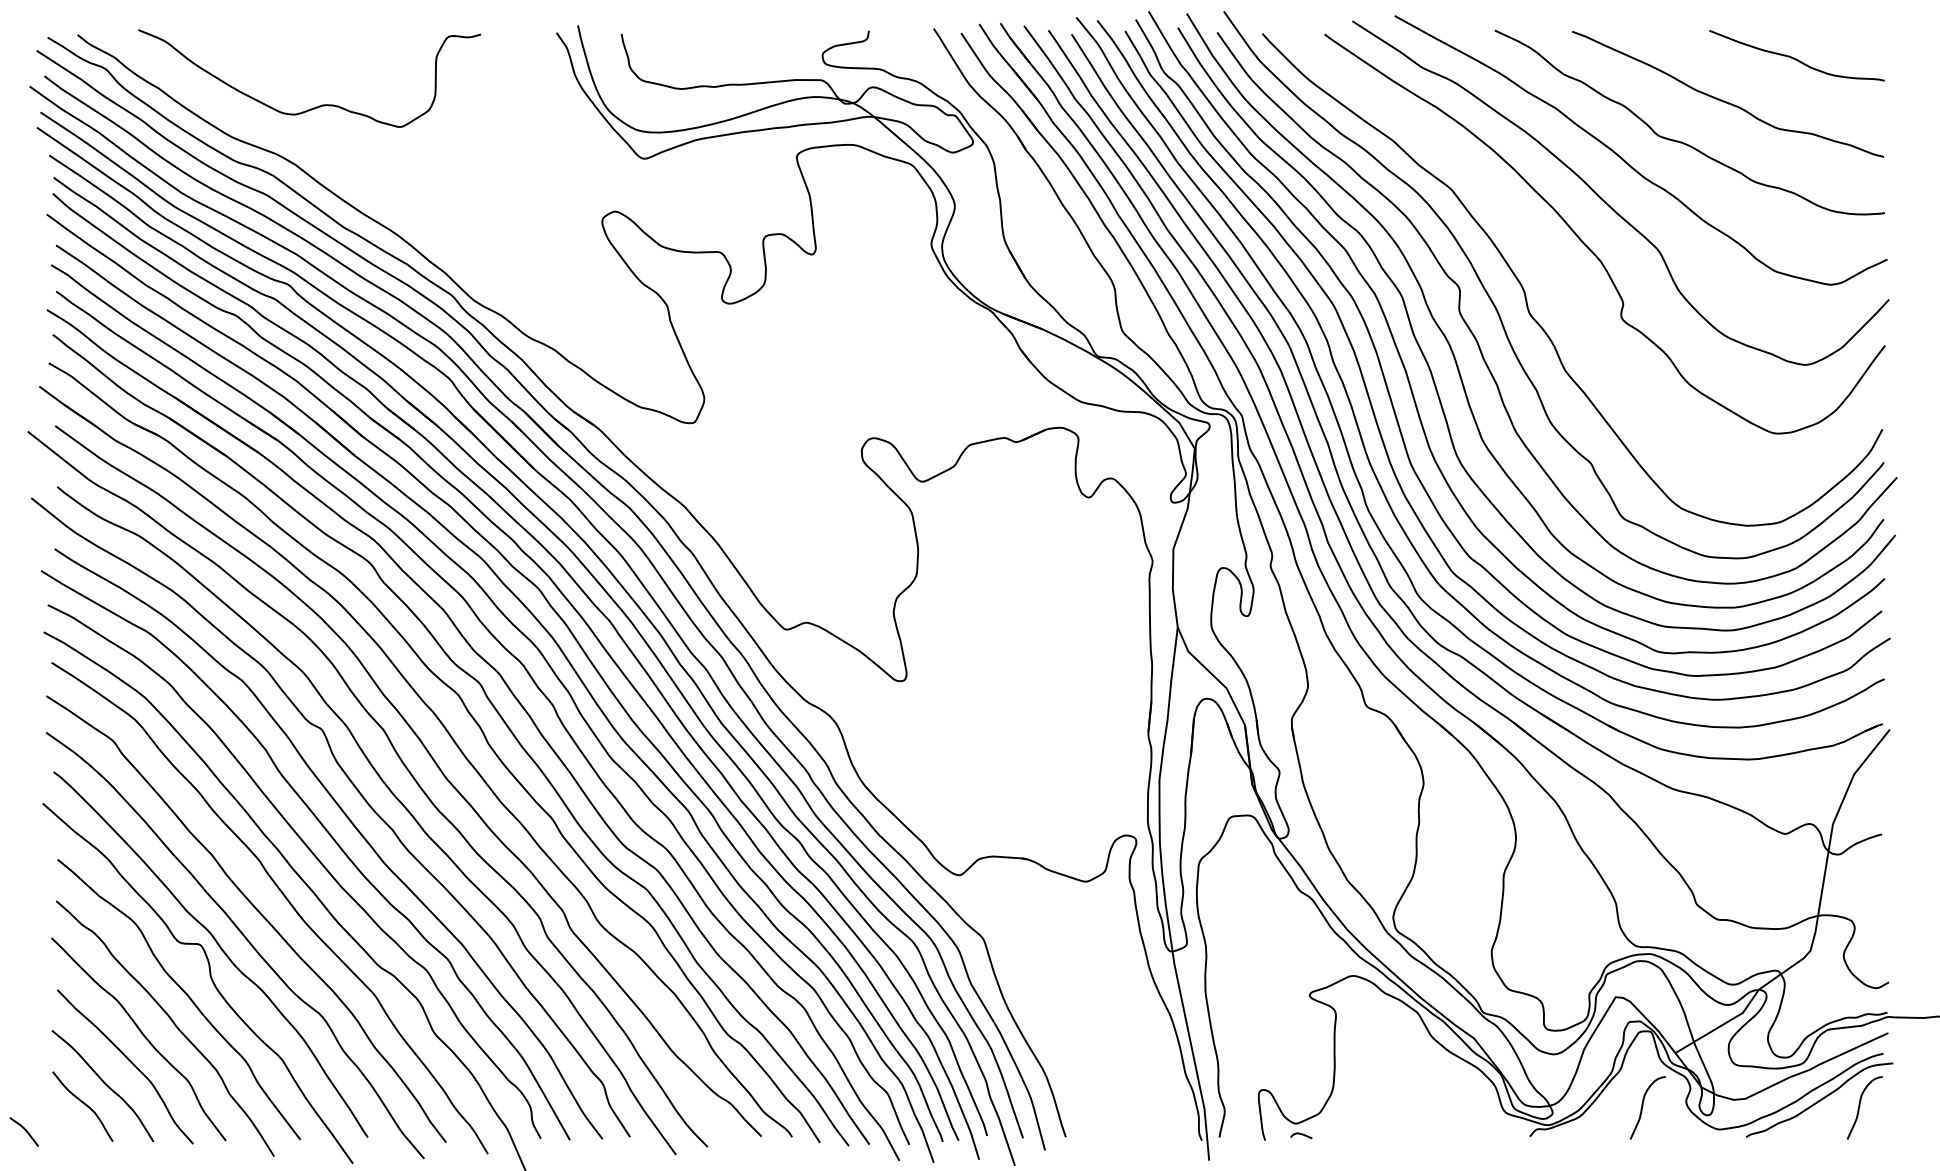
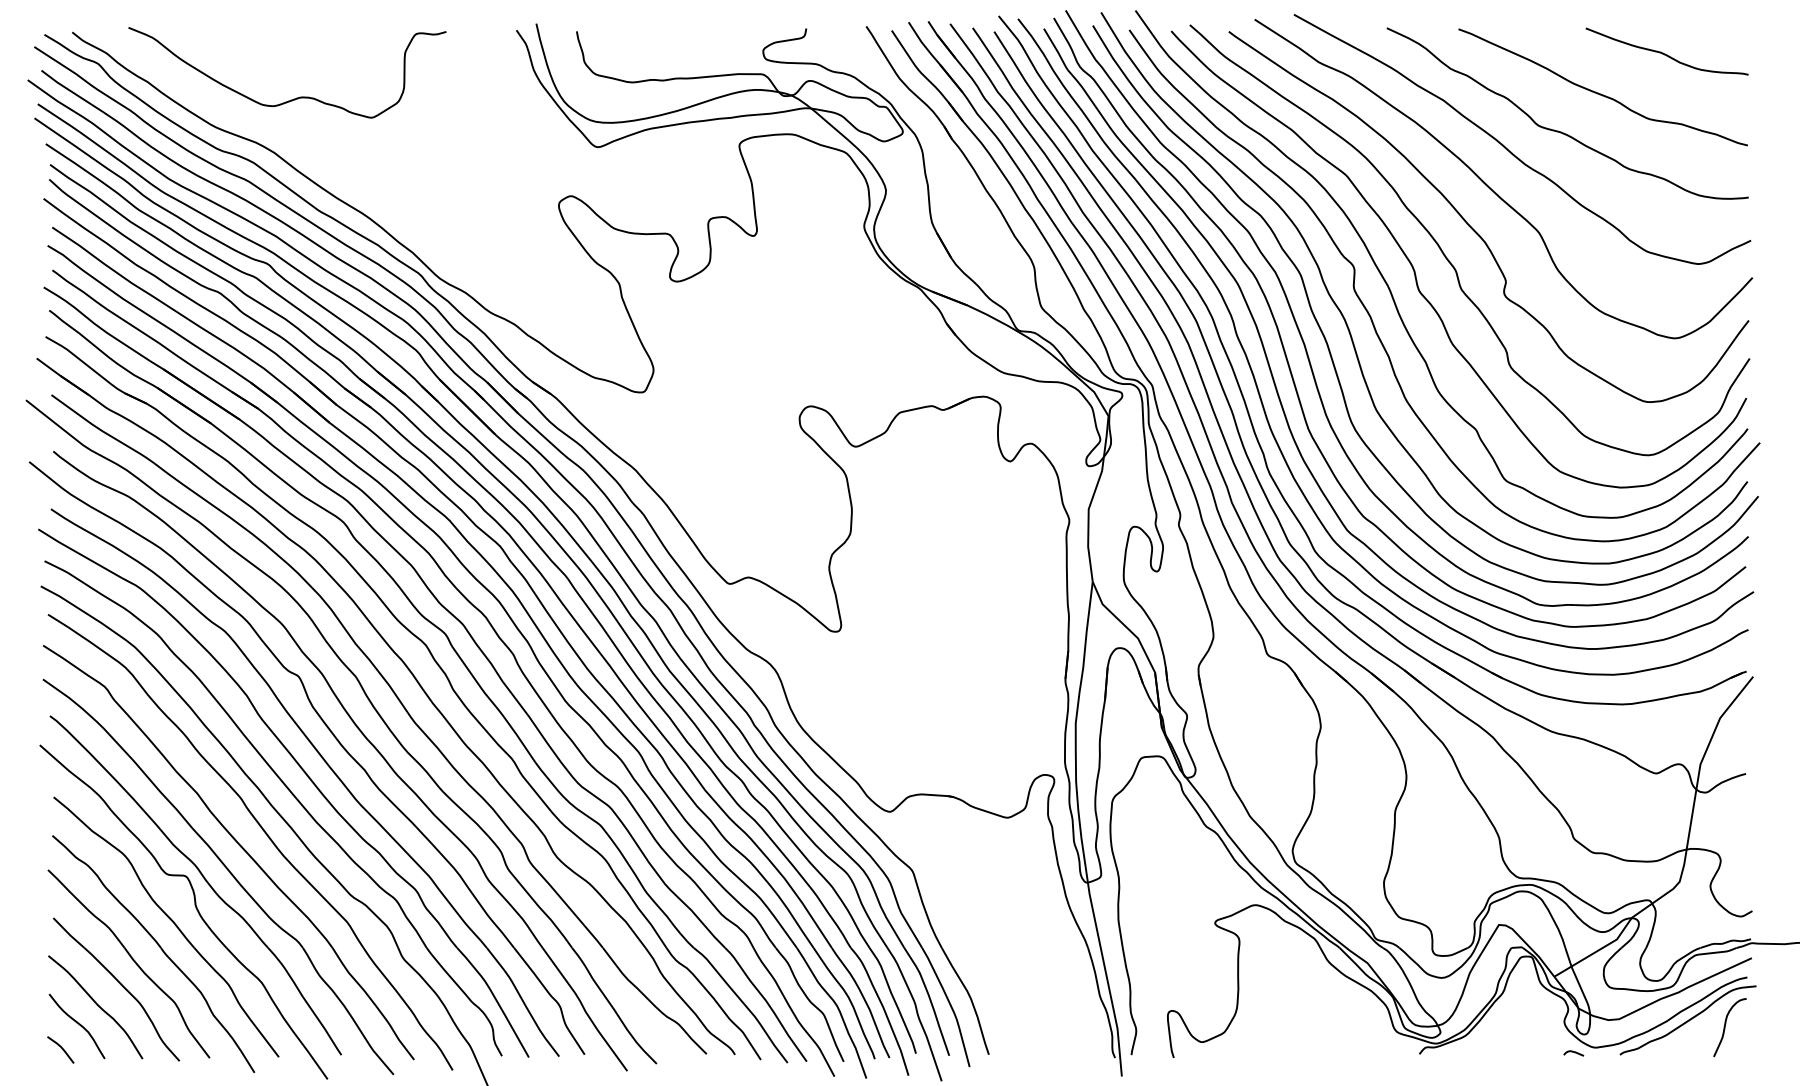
curve: (1558, 275) -> (1445, 255), added
curve: (1643, 1106) -> (1524, 1026), removed
line: (24, 1130) -> (60, 1048), moved
curve: (1301, 1135) -> (1573, 1053), moved

